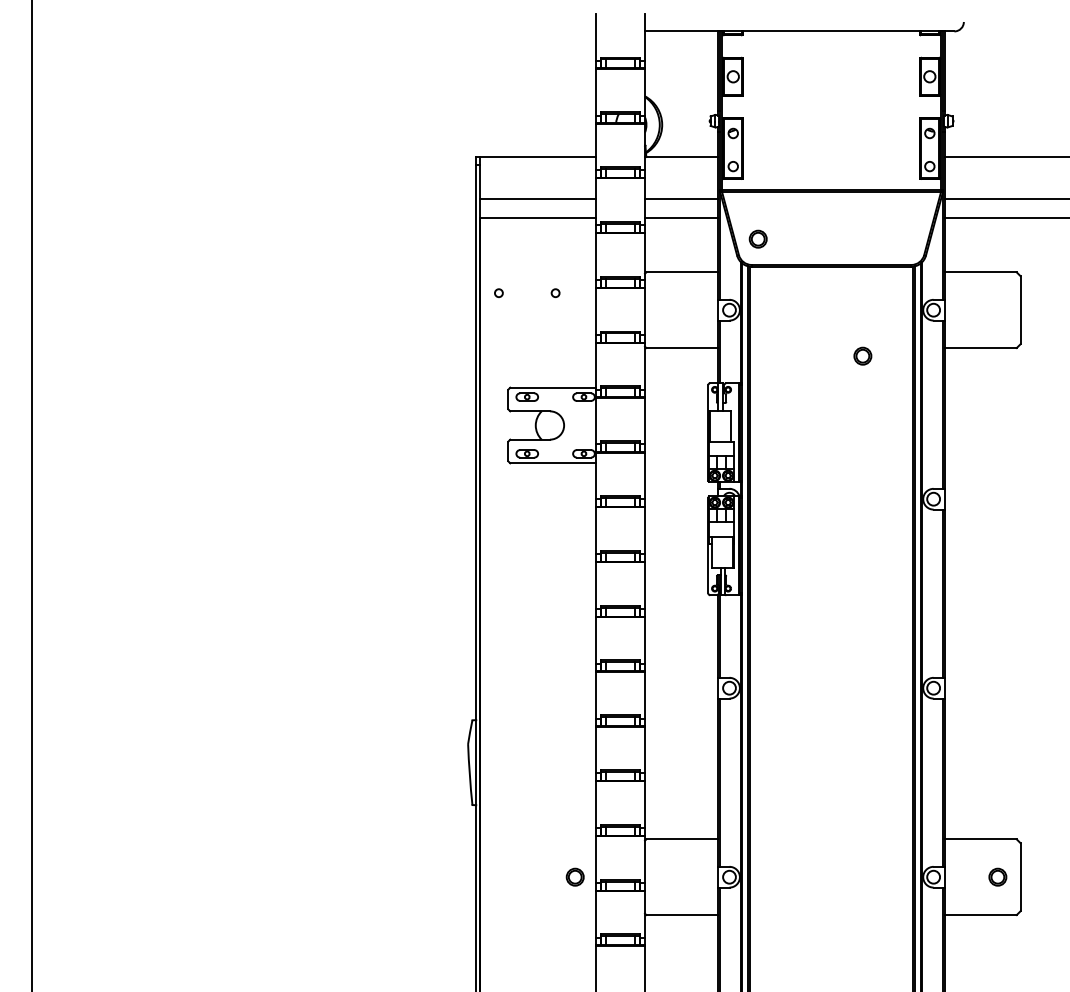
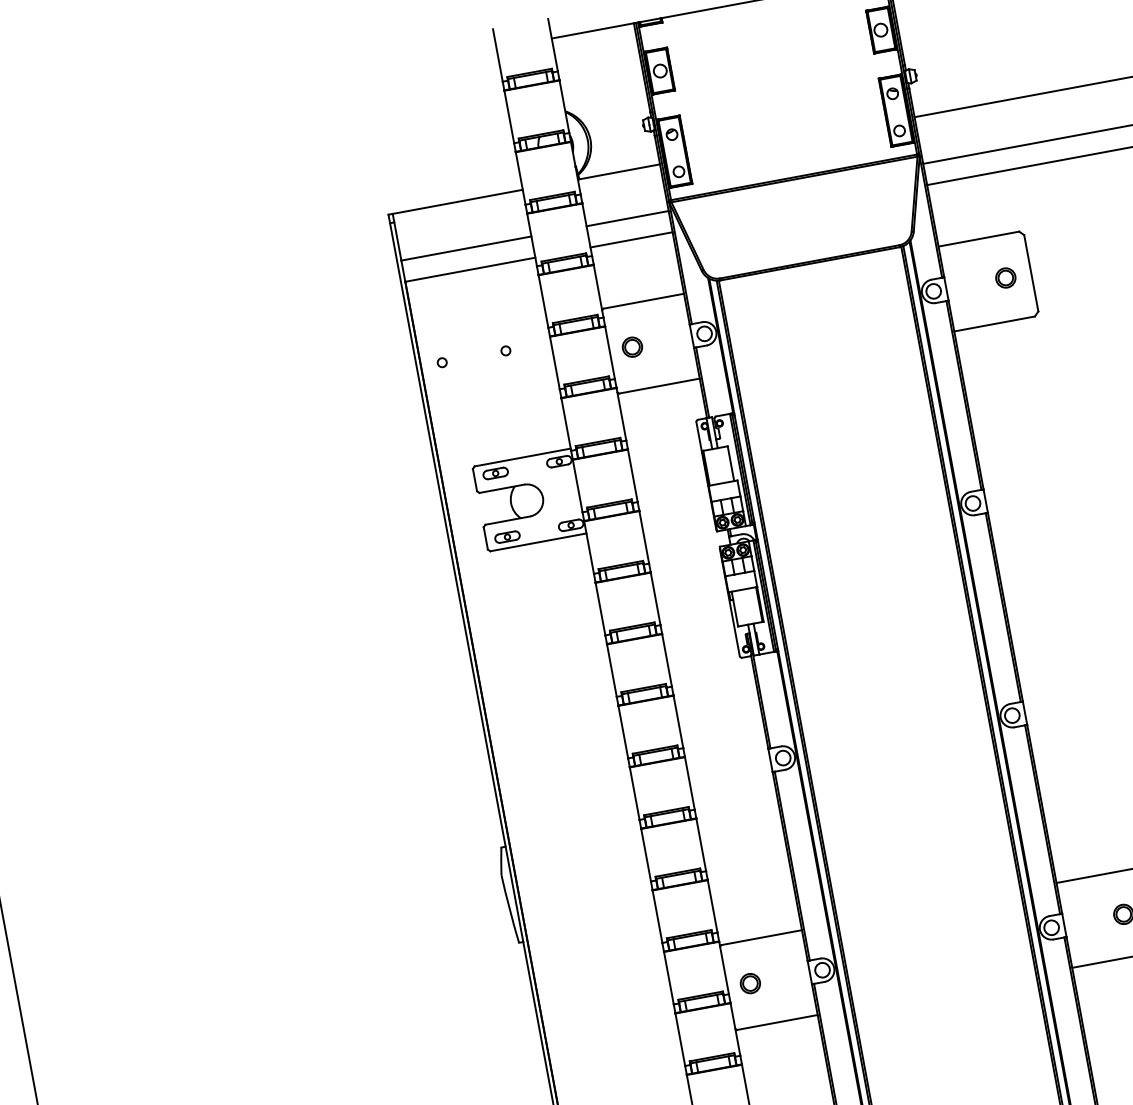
part: (757, 238) -> (631, 346), moved
part: (862, 355) -> (1005, 277), moved
part: (574, 876) -> (749, 982), moved

